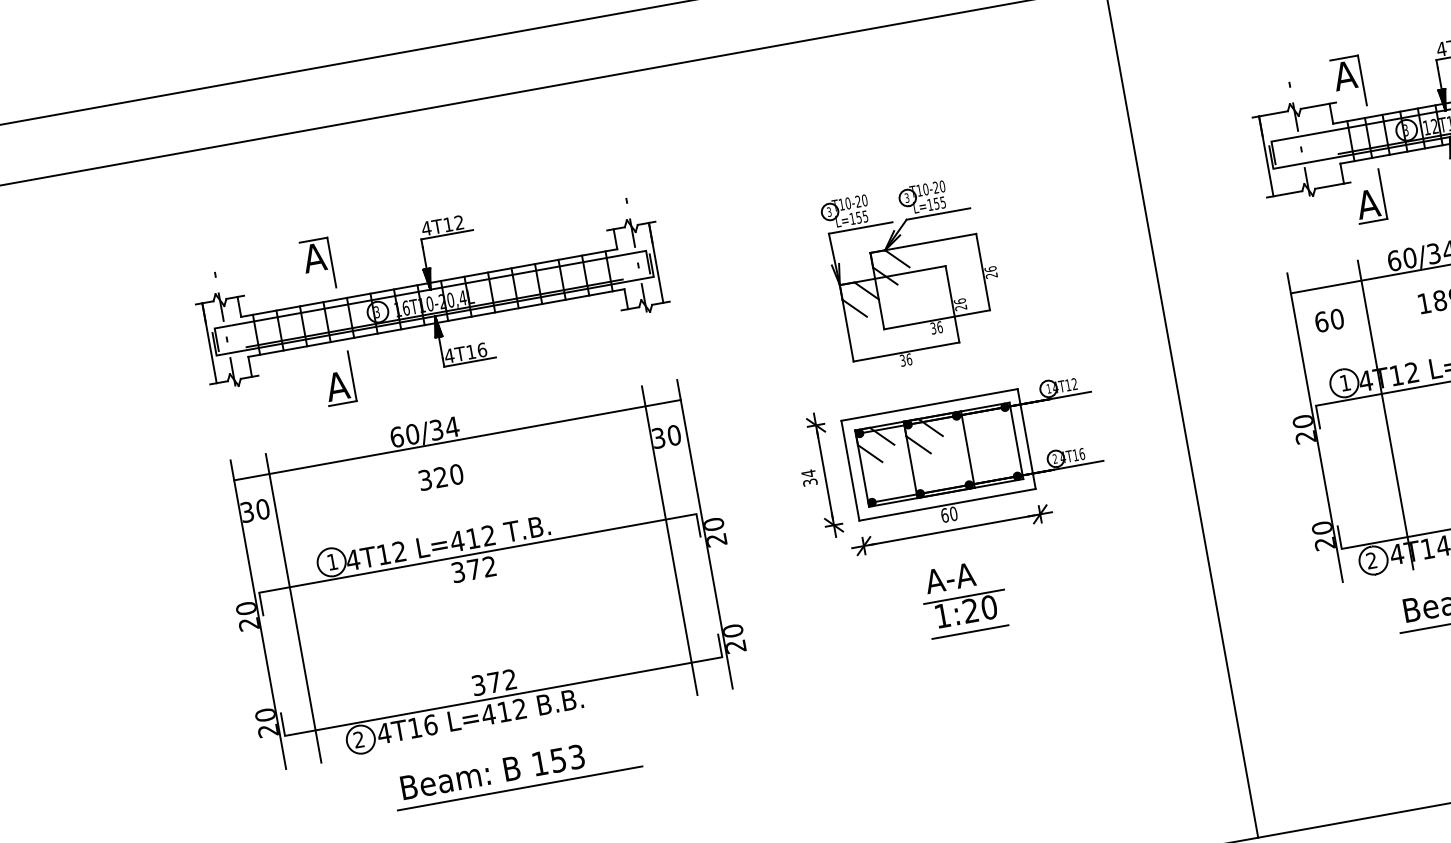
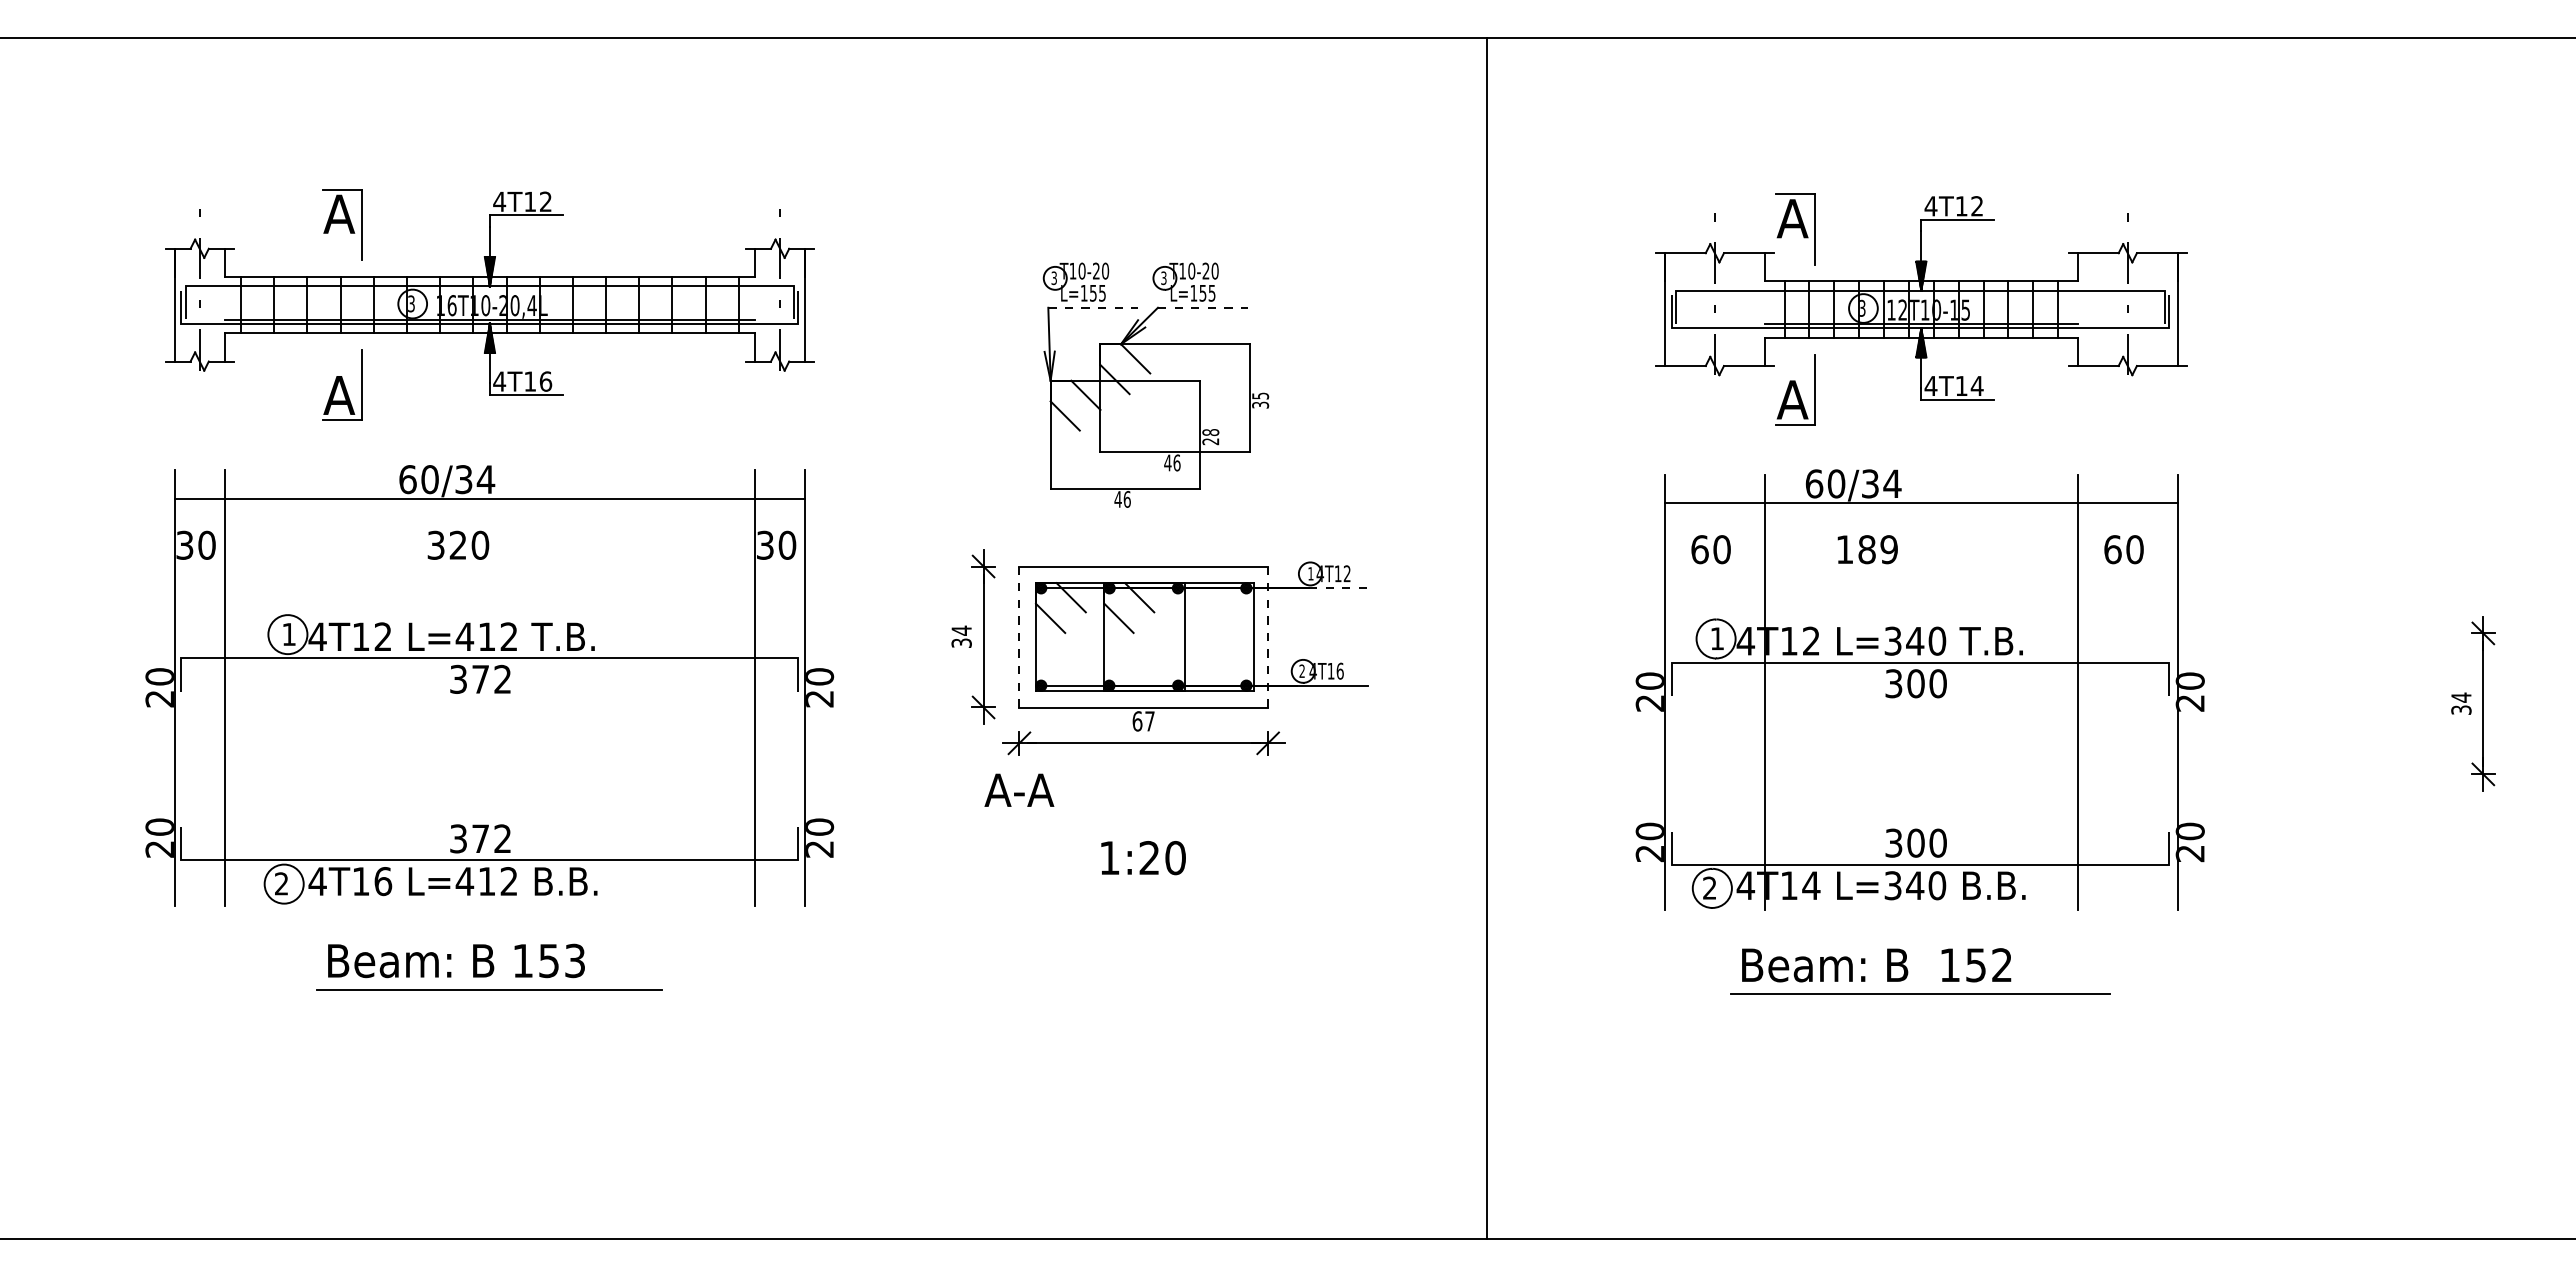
line: (938, 213) -> (1202, 307), solid -> dashed
line: (860, 227) -> (1093, 307), solid -> dashed
text: (991, 272) -> (1260, 400), 26 -> 35
text: (959, 301) -> (1210, 432), 26 -> 28
text: (933, 328) -> (1167, 462), 36 -> 46
text: (902, 360) -> (1117, 499), 36 -> 46
line: (1070, 395) -> (1338, 588), solid -> dashed
line: (1026, 438) -> (1268, 636), solid -> dashed
line: (850, 470) -> (1019, 636), solid -> dashed
text: (953, 514) -> (1149, 721), 60 -> 67
text: (950, 577) -> (1019, 789), moved
line: (963, 597) -> (1143, 837), removed
line: (970, 632) -> (1143, 887), removed

